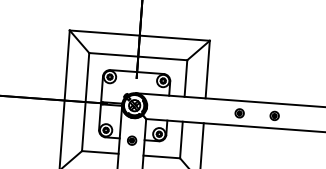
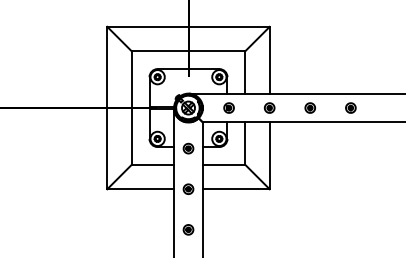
part: (169, 107) -> (228, 107), added
part: (204, 110) -> (269, 107), added

